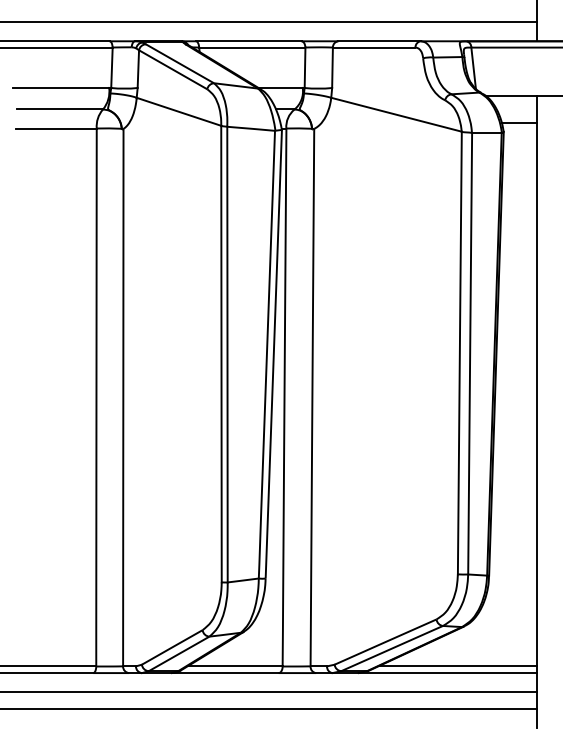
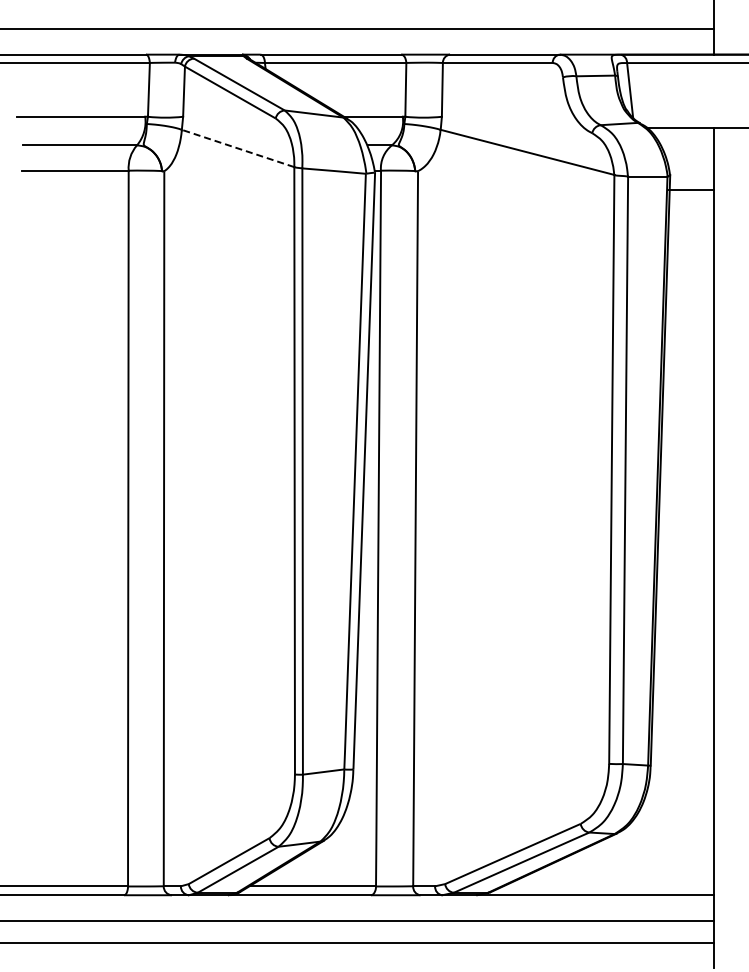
line: (178, 111) -> (237, 148), solid -> dashed
line: (519, 123) -> (691, 190), moved
line: (457, 666) -> (608, 886), removed

